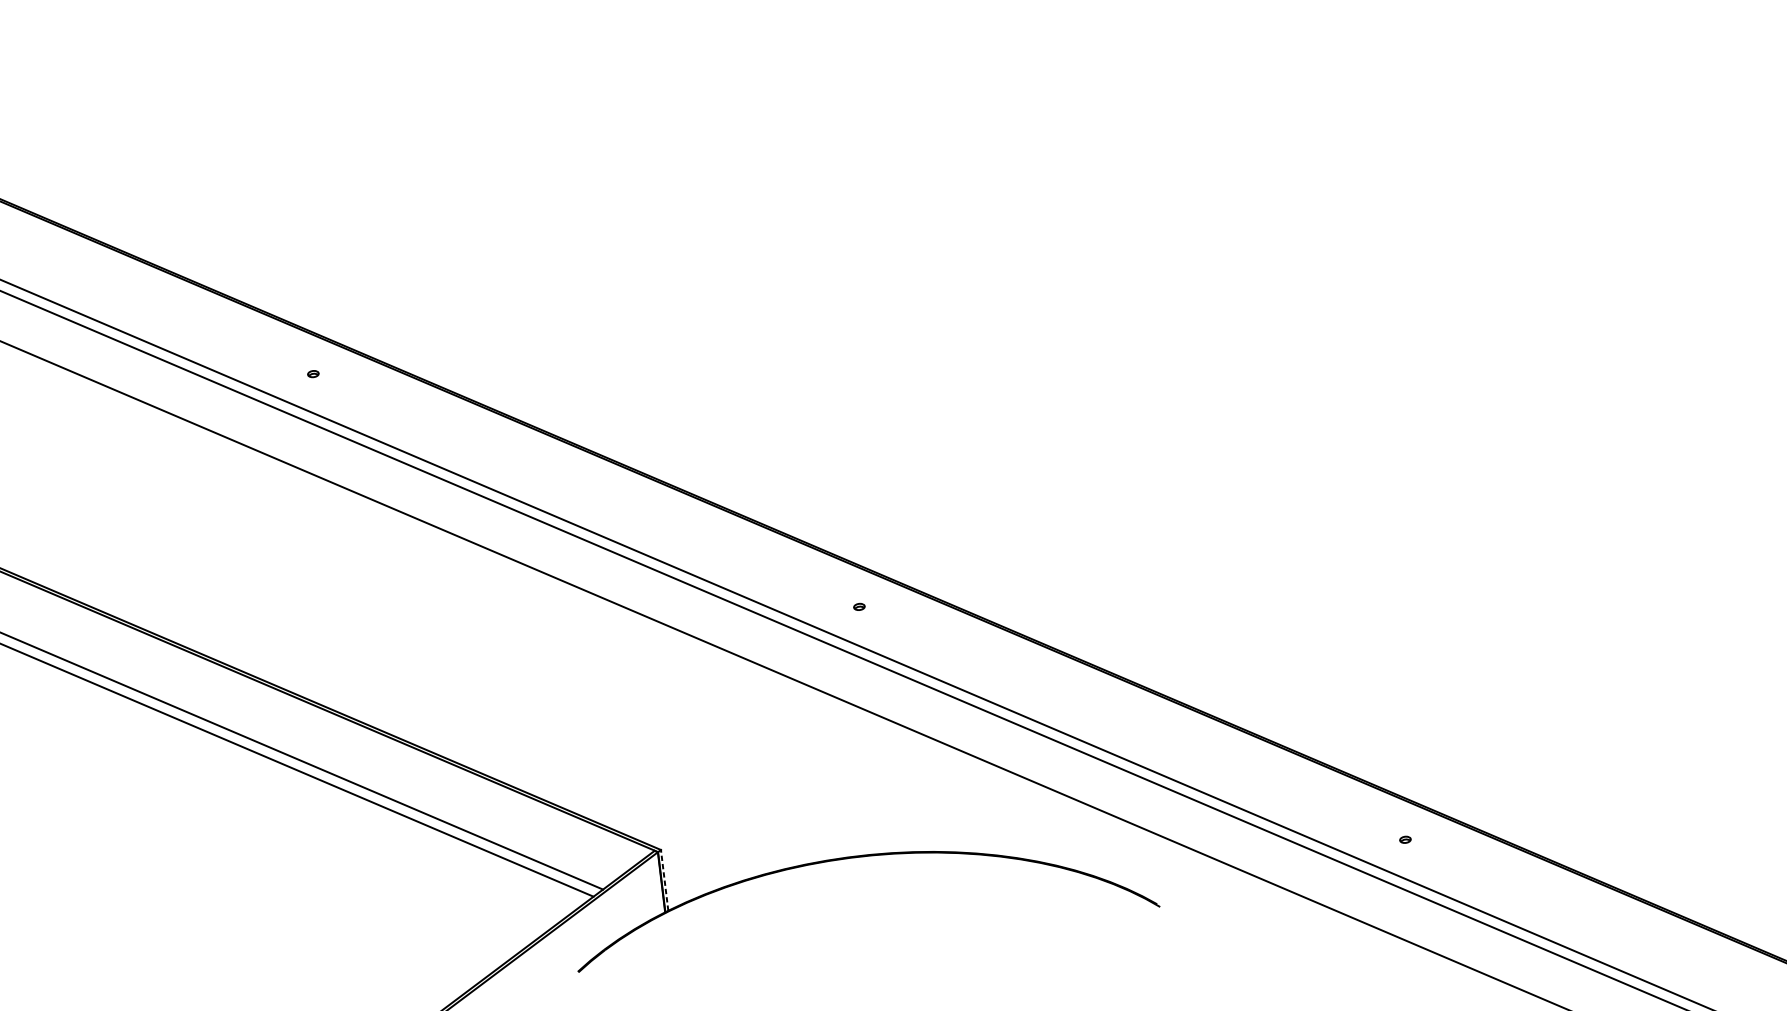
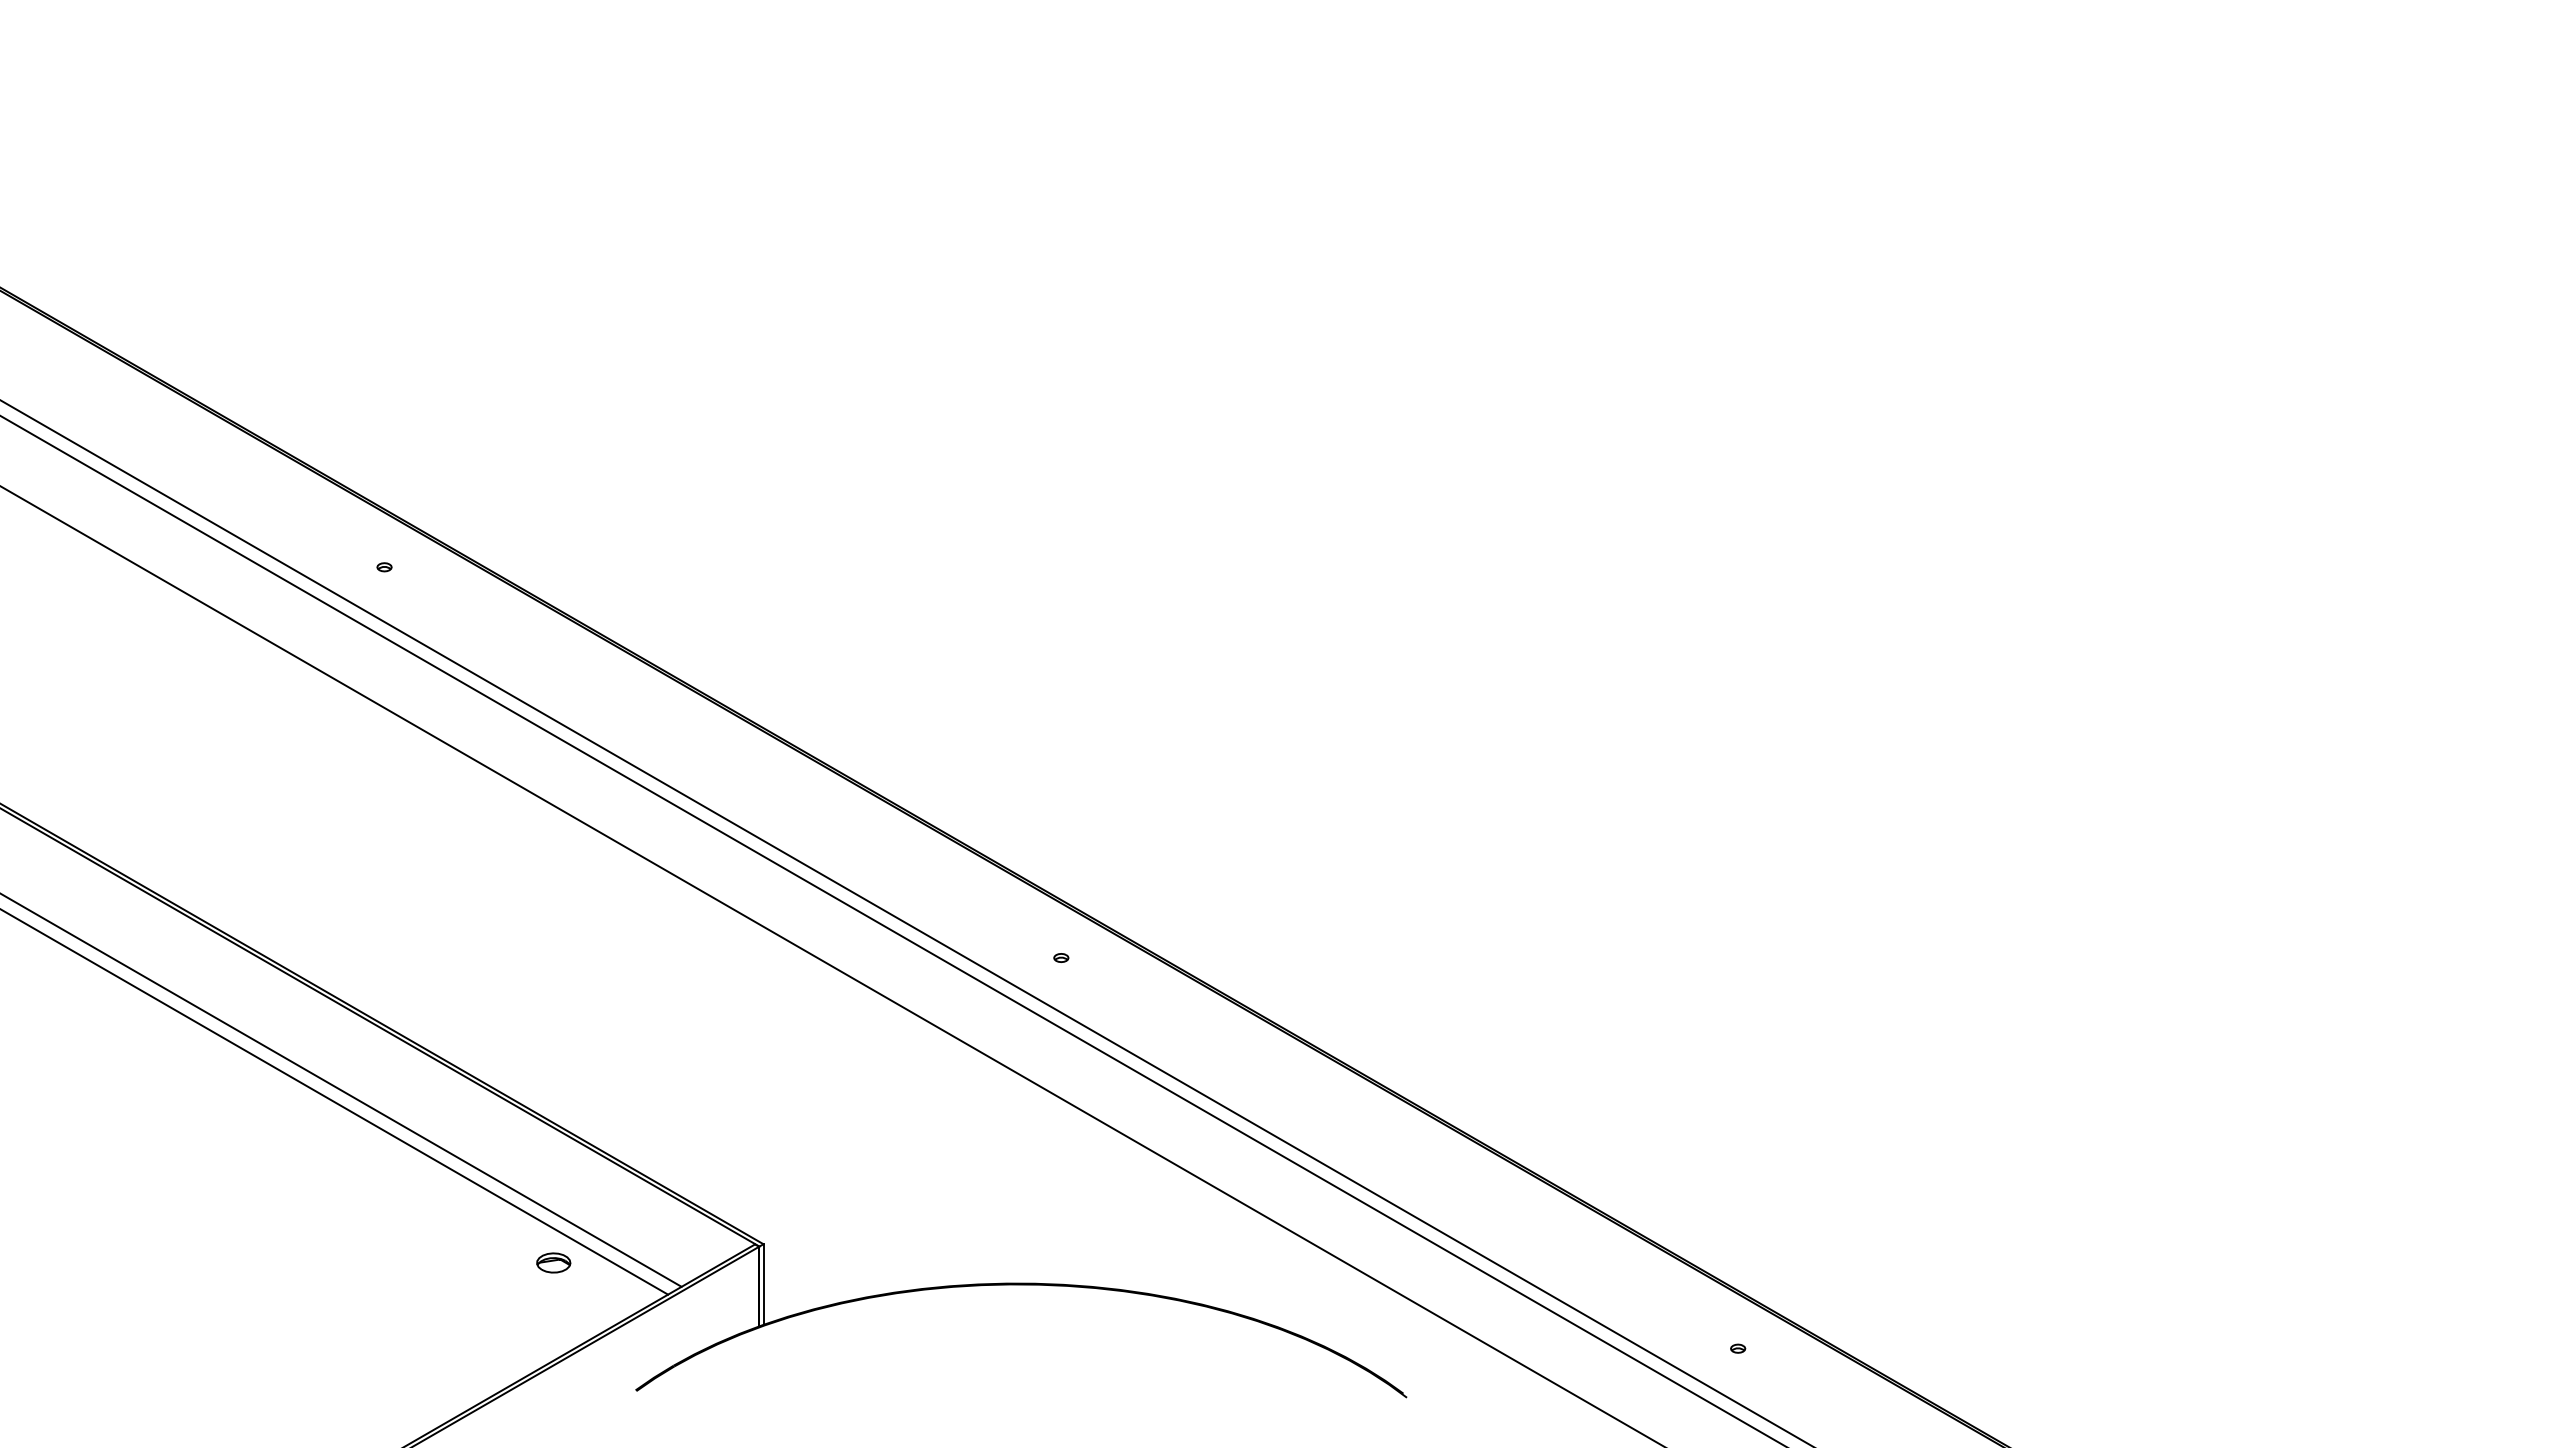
line: (664, 880) -> (763, 1284), dashed -> solid
part: (504, 882) -> (553, 1262), added

